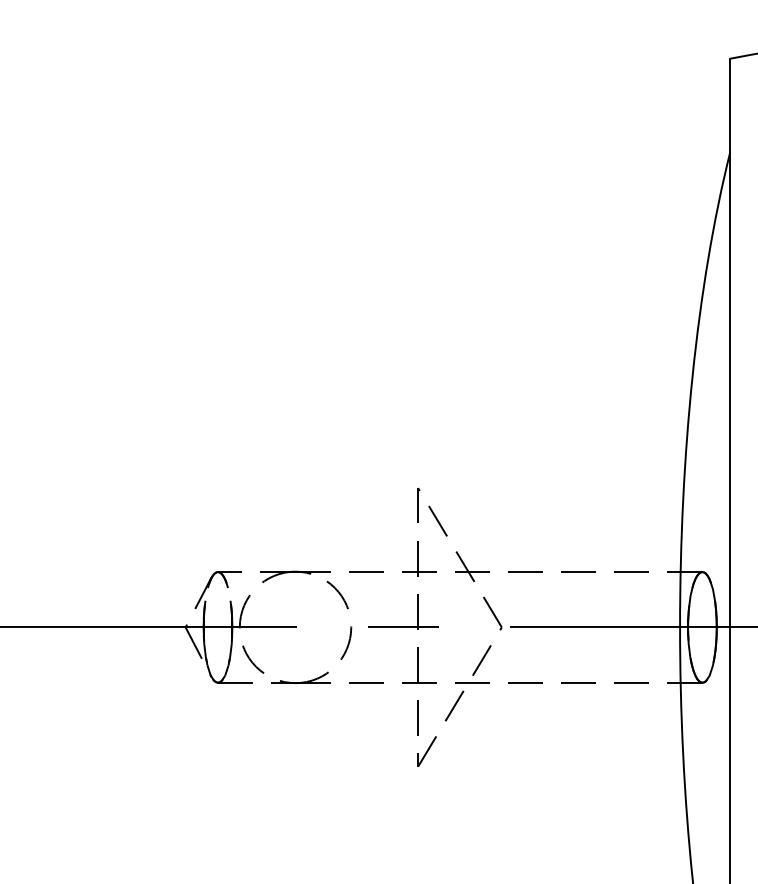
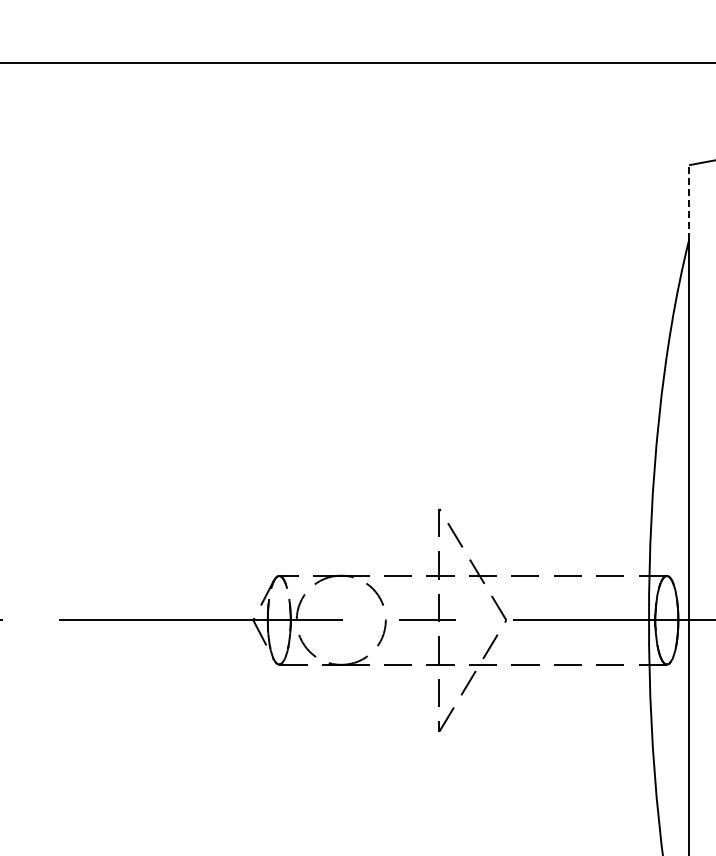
line: (730, 105) -> (689, 202), solid -> dashed

